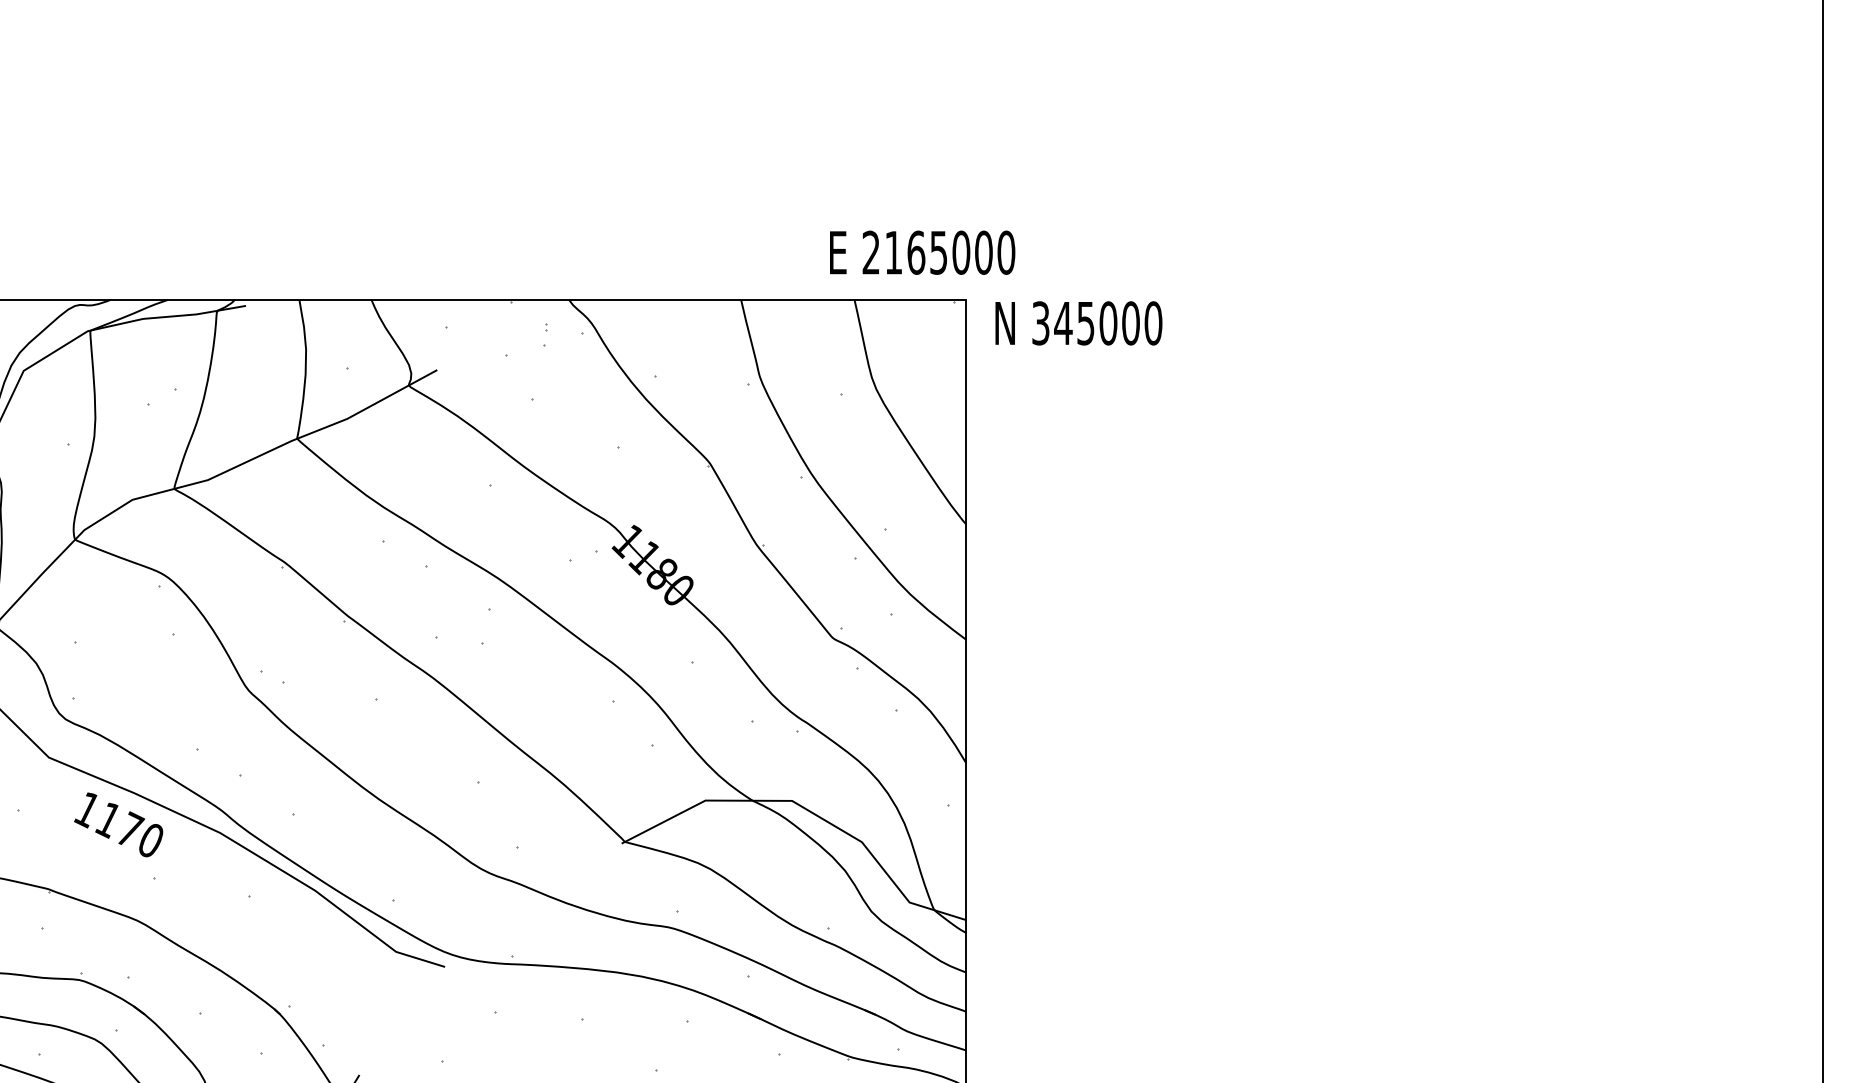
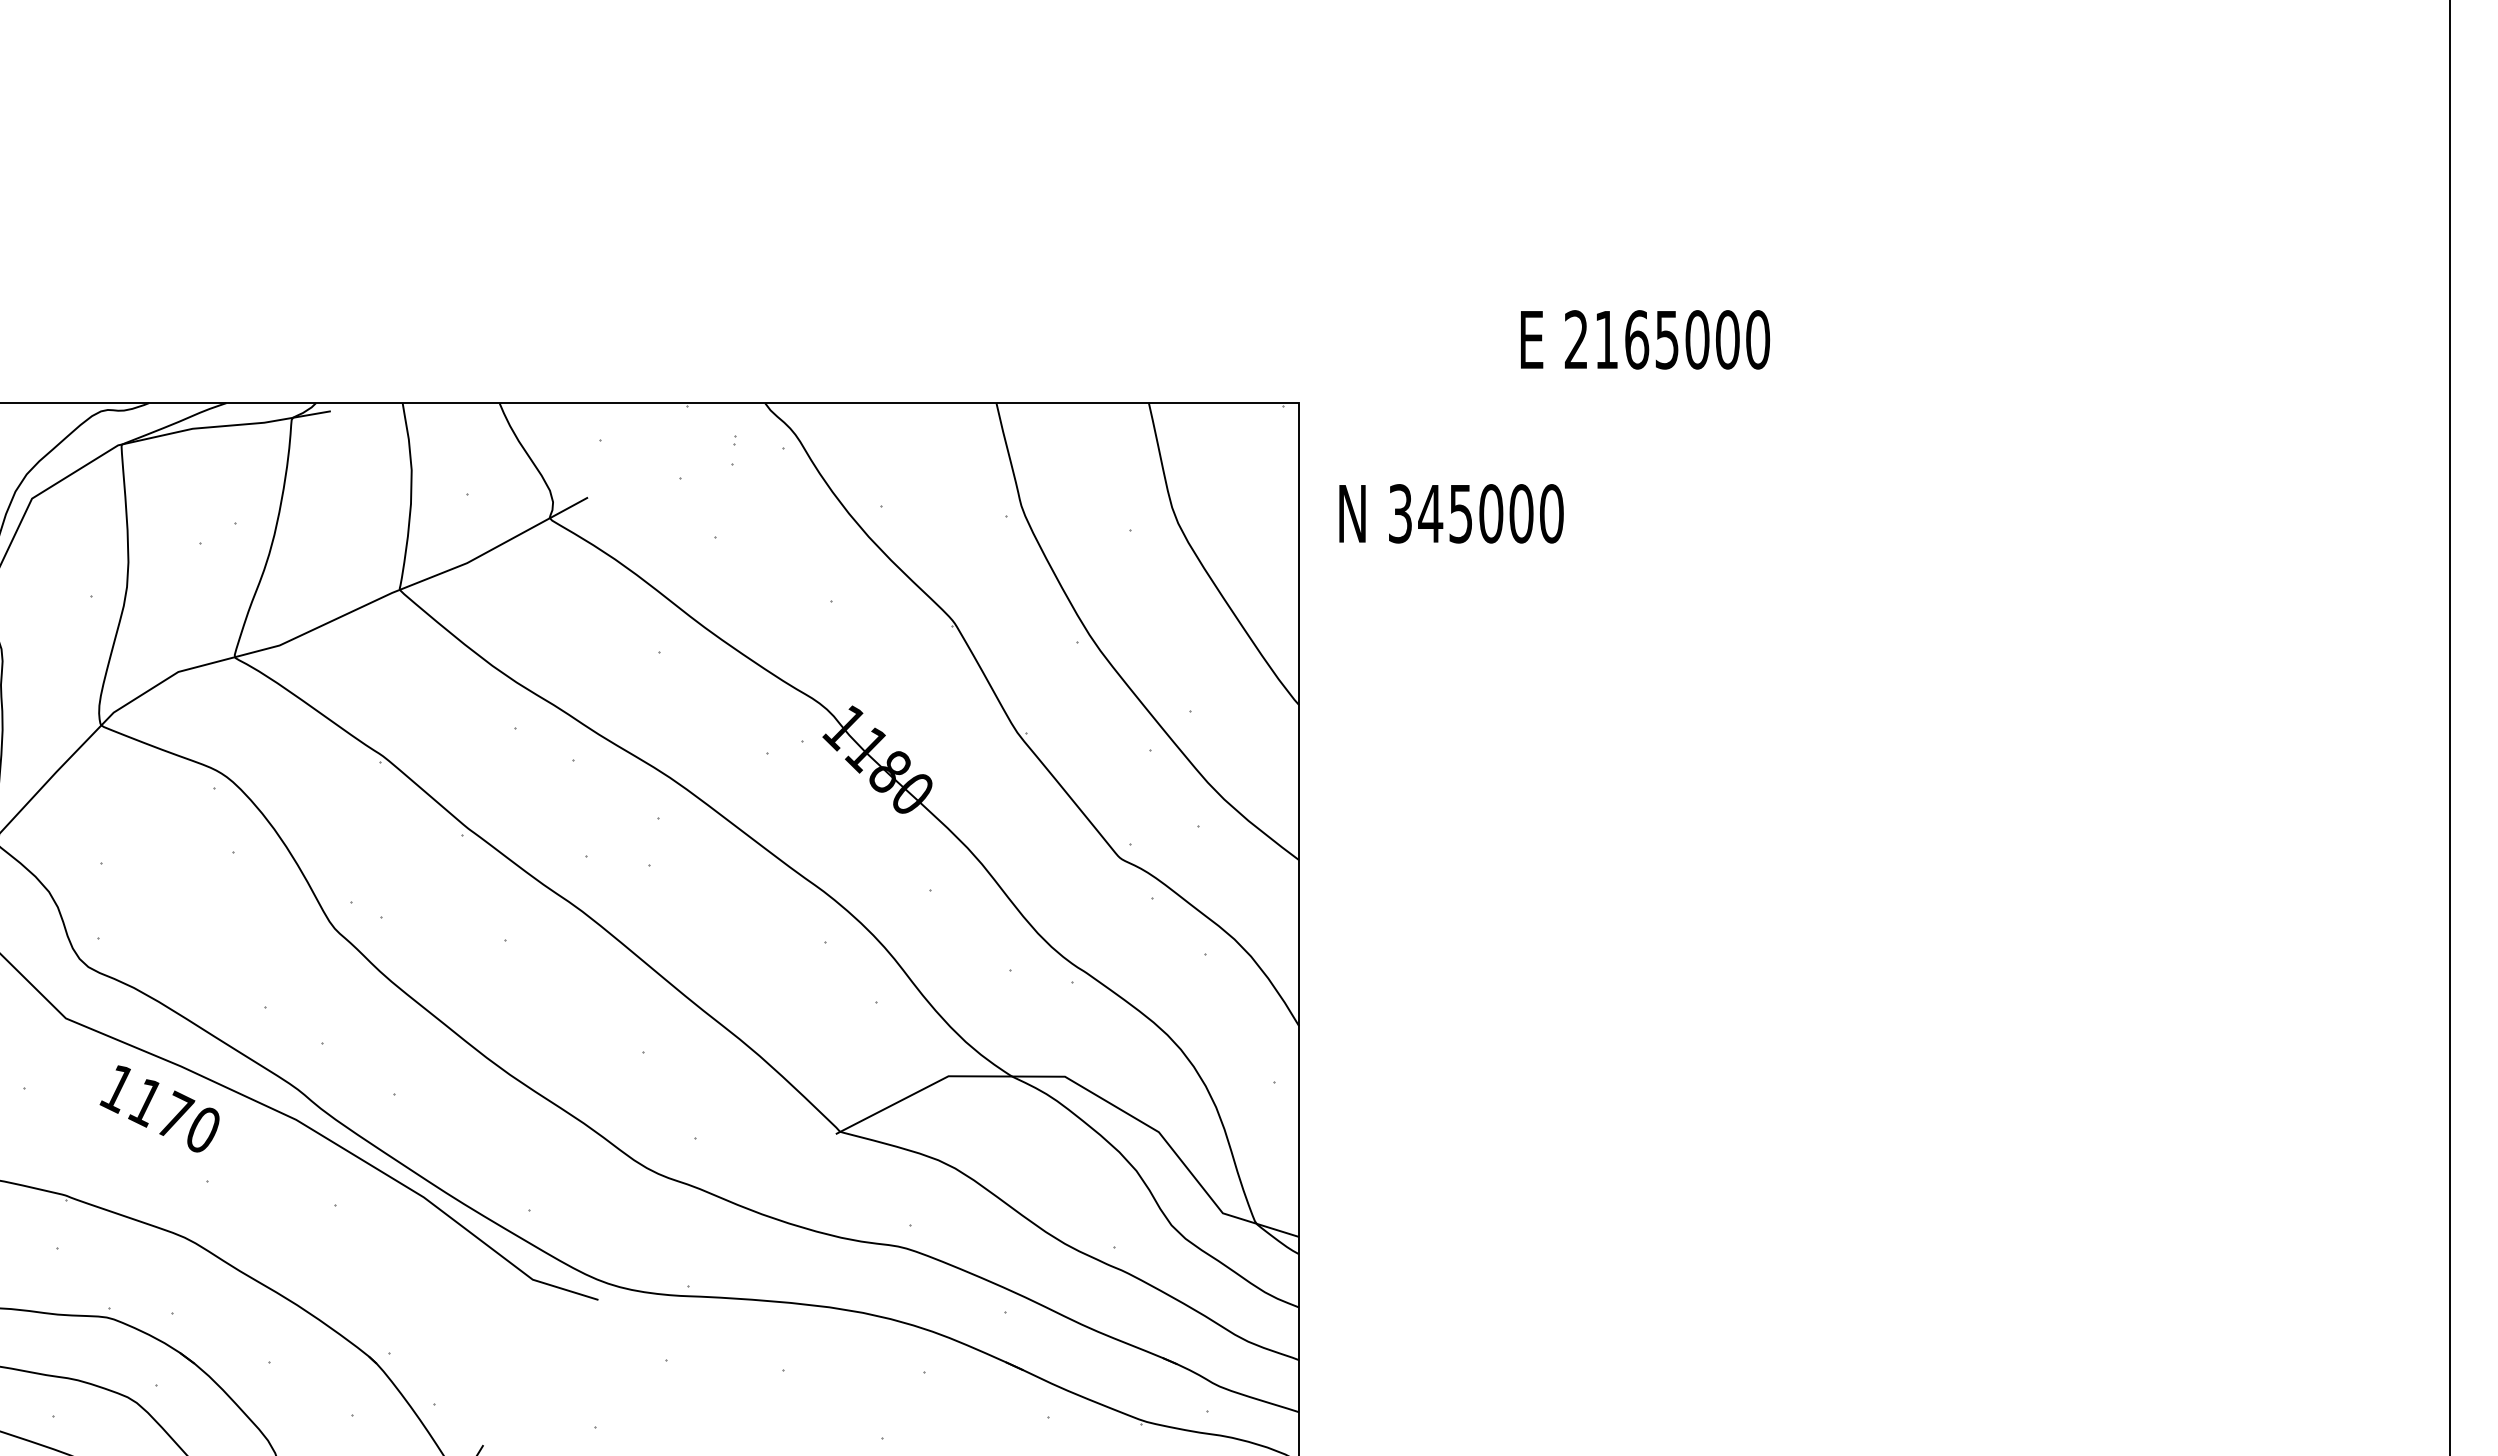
text: (922, 252) -> (1645, 339), moved
text: (1078, 323) -> (1451, 513), moved

